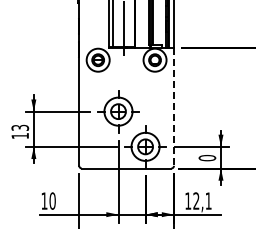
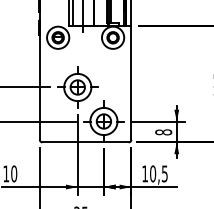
line: (174, 106) -> (131, 82), dashed -> solid
text: (207, 158) -> (163, 132), 0 -> 8
text: (202, 200) -> (158, 173), 12,1 -> 10,5

